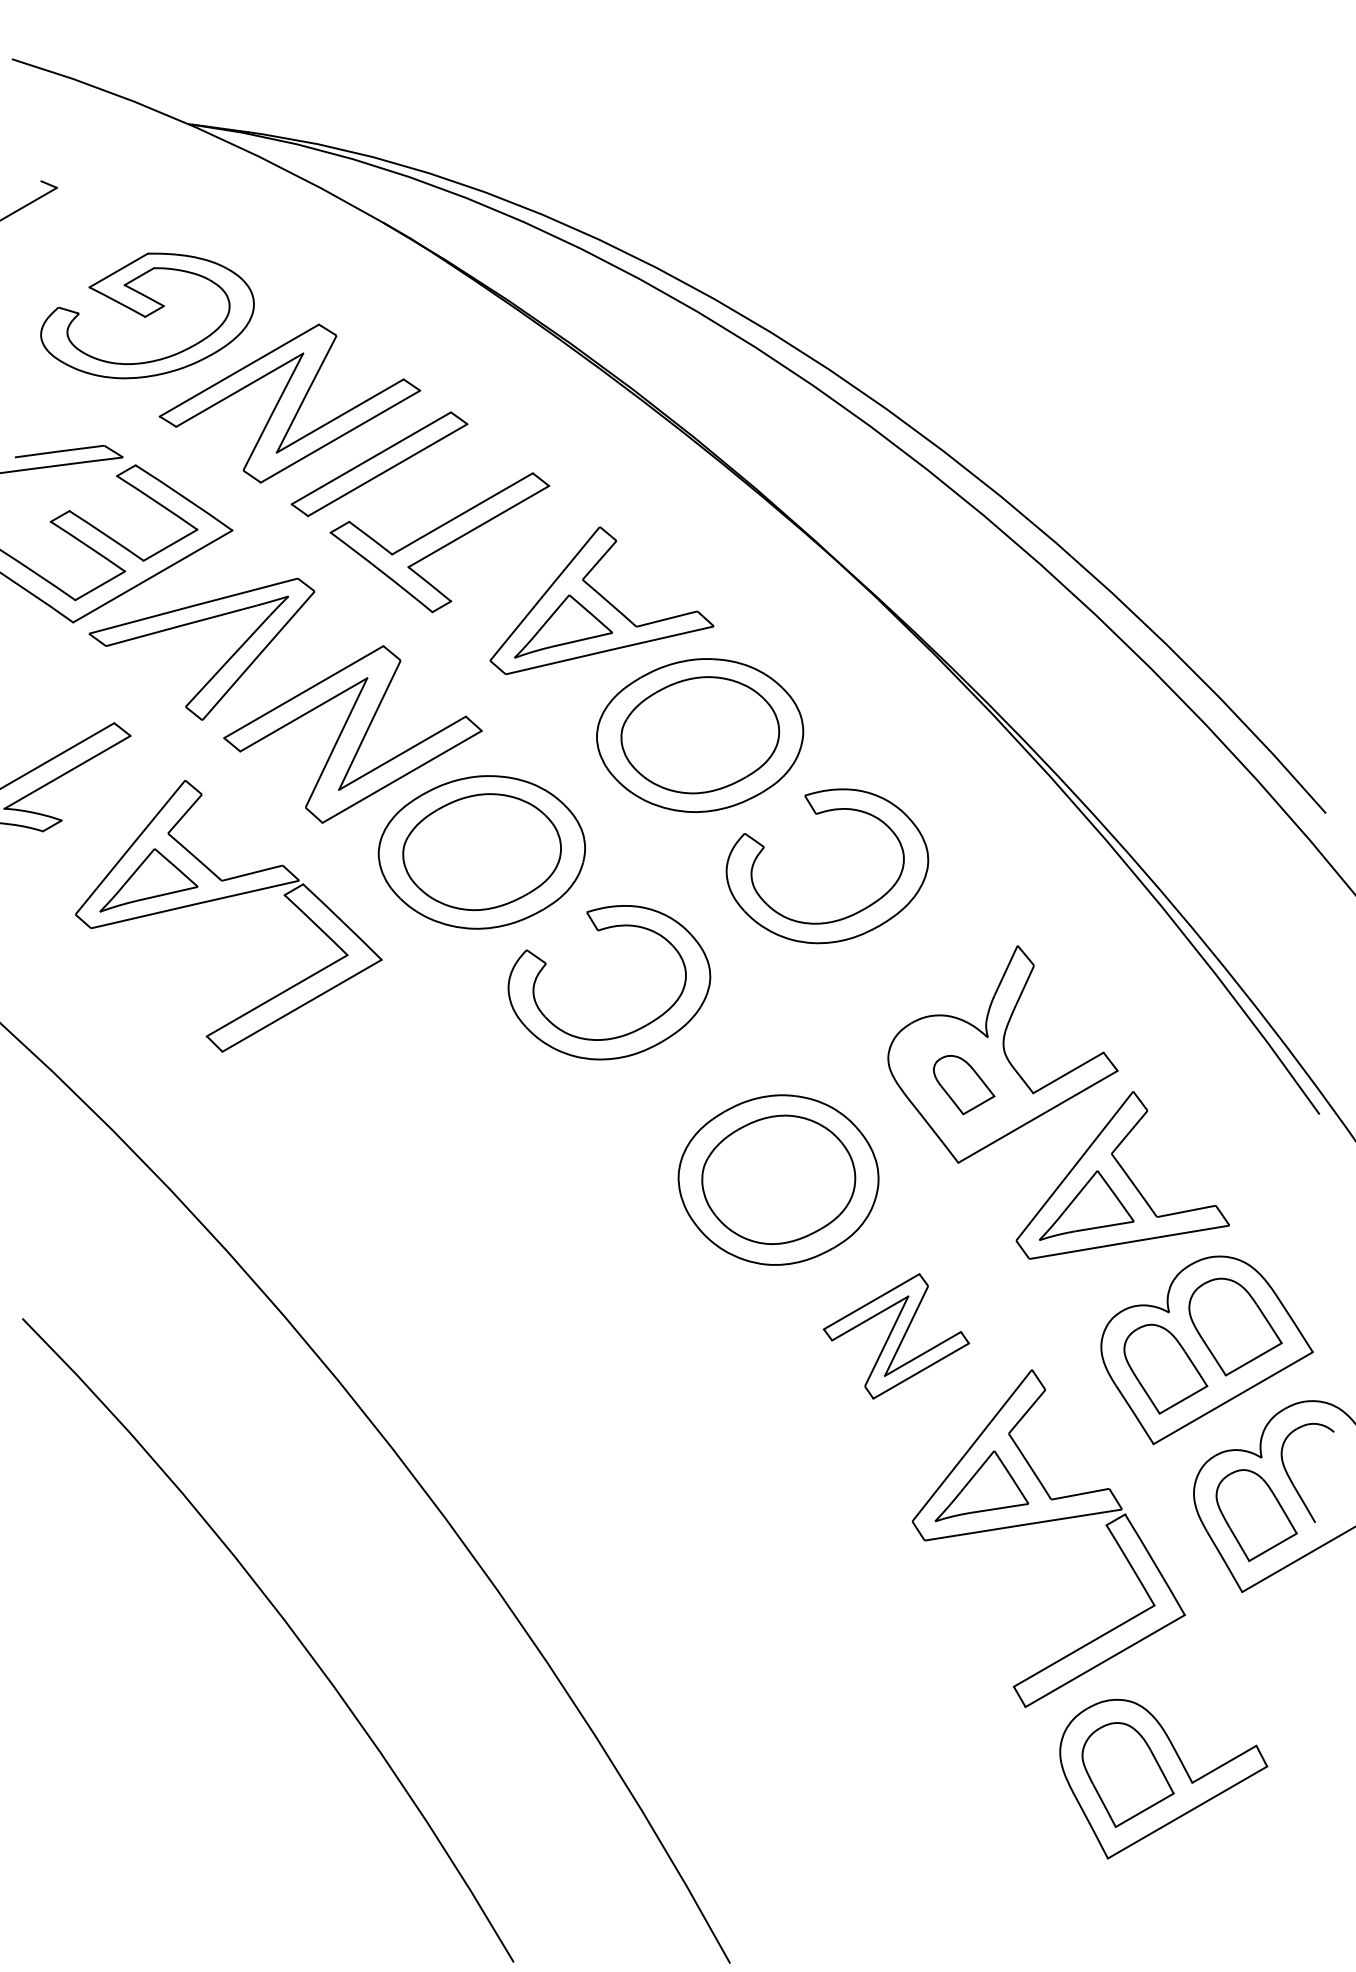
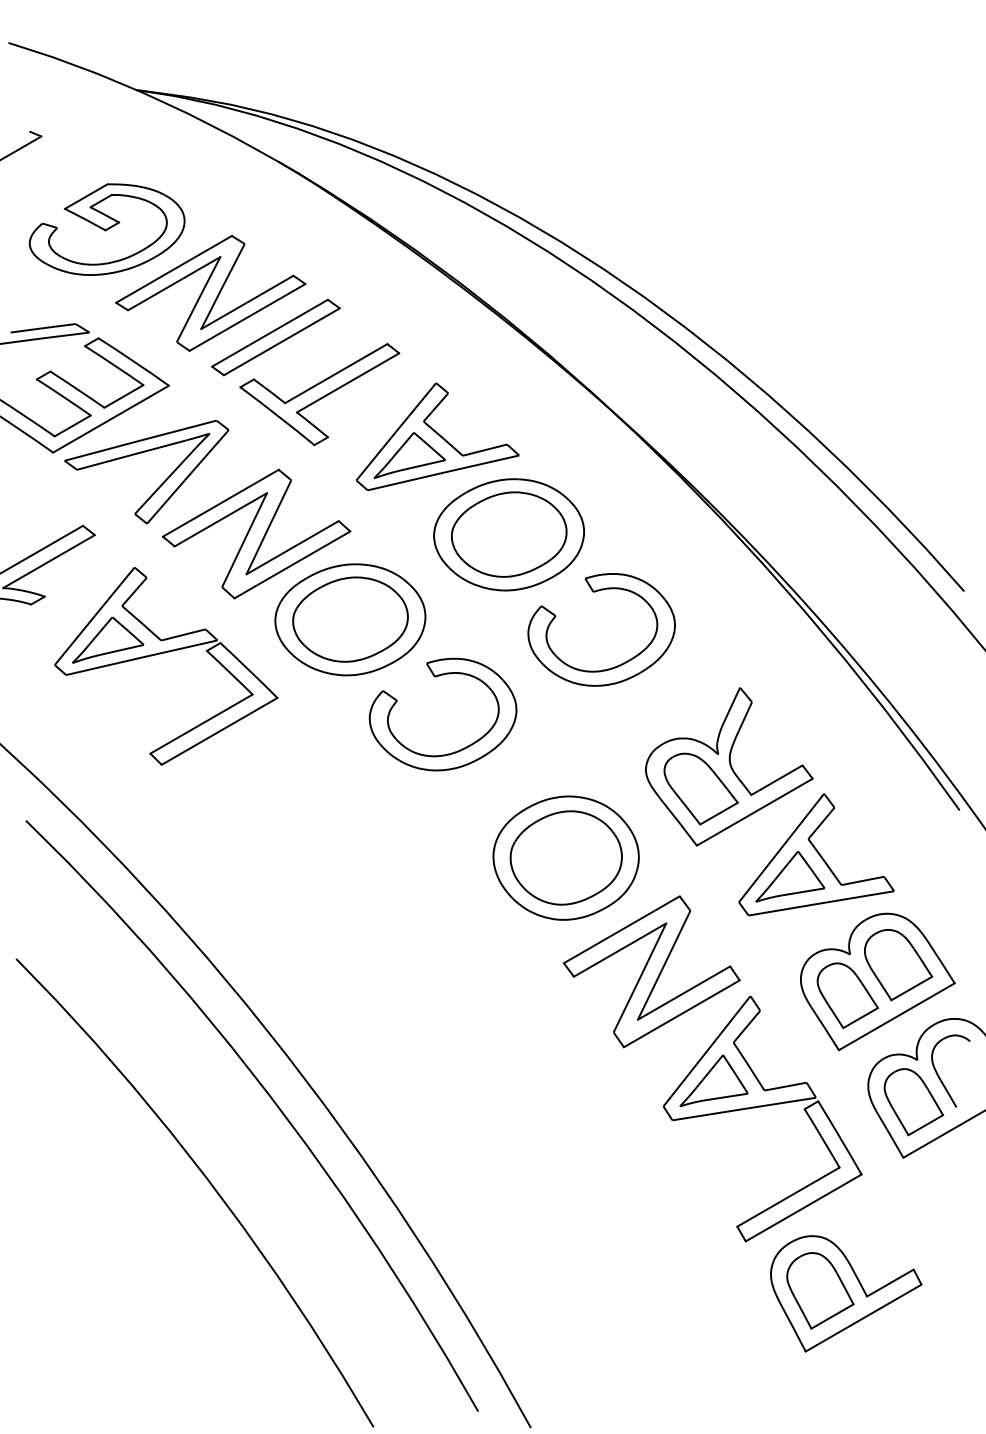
part: (963, 1084) -> (700, 788), size x1.67
part: (896, 1336) -> (651, 971), size x1.67
curve: (375, 1514) -> (272, 1101), added

